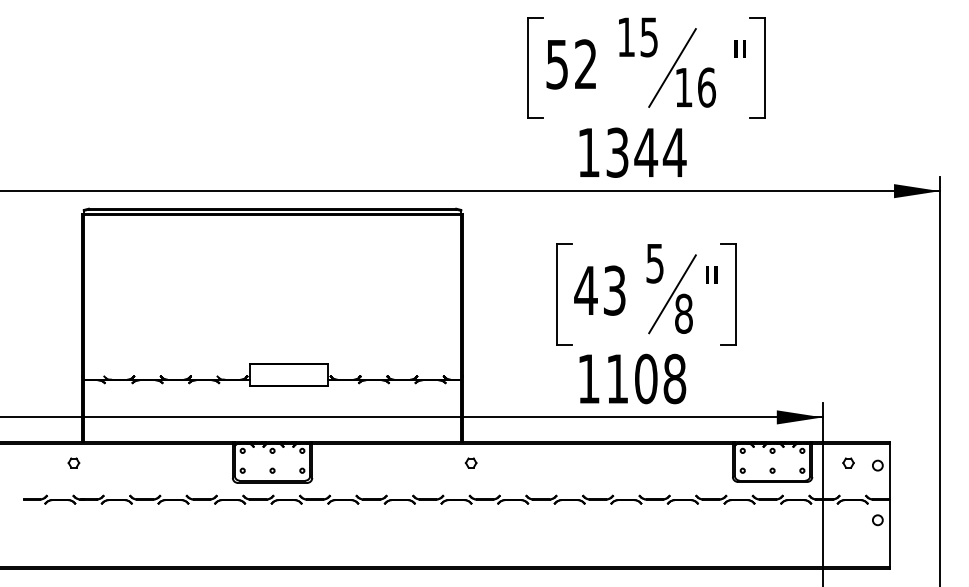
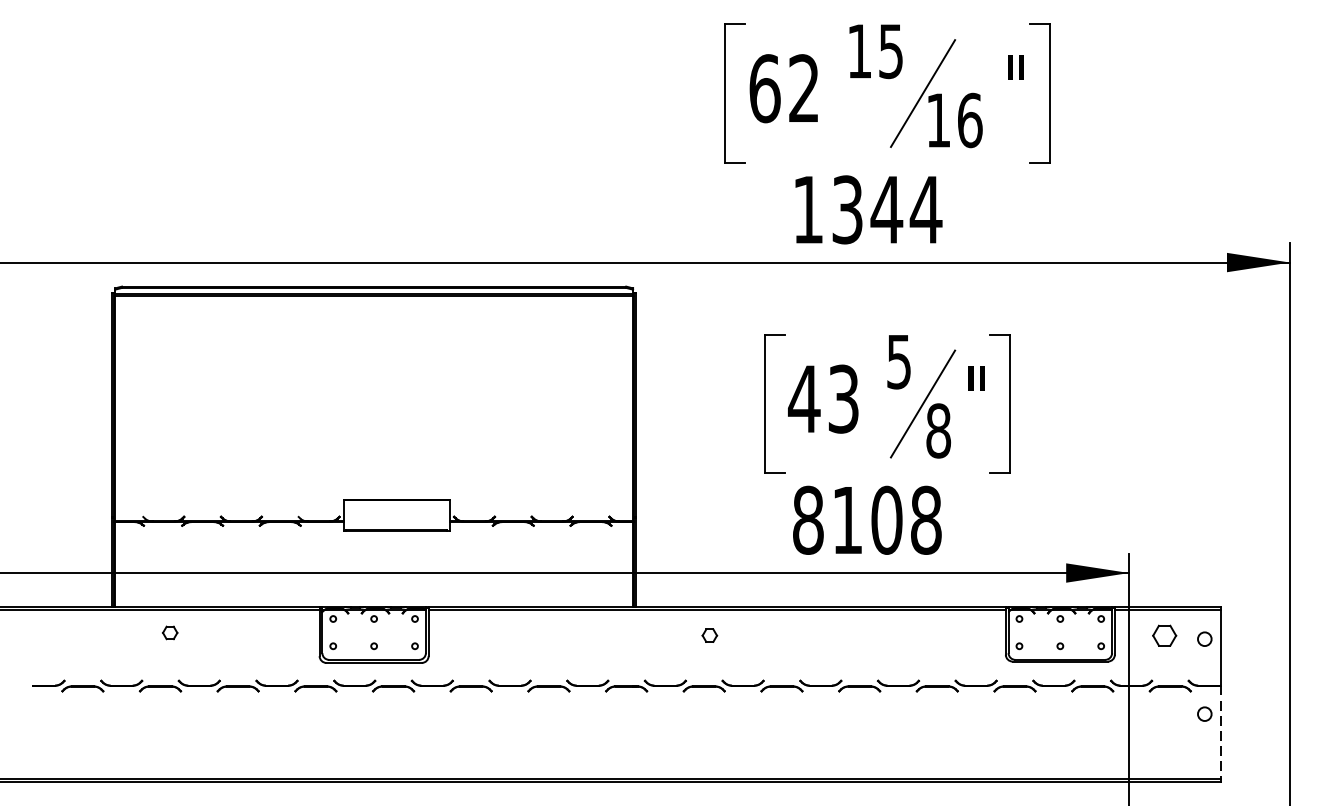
text: (557, 64) -> (765, 88), 52 -> 62
text: (588, 378) -> (807, 519), 1108 -> 8108
part: (73, 462) -> (169, 632), moved
part: (470, 462) -> (708, 634), moved
part: (848, 462) -> (1164, 634), size x1.6
line: (889, 533) -> (1220, 732), solid -> dashed

